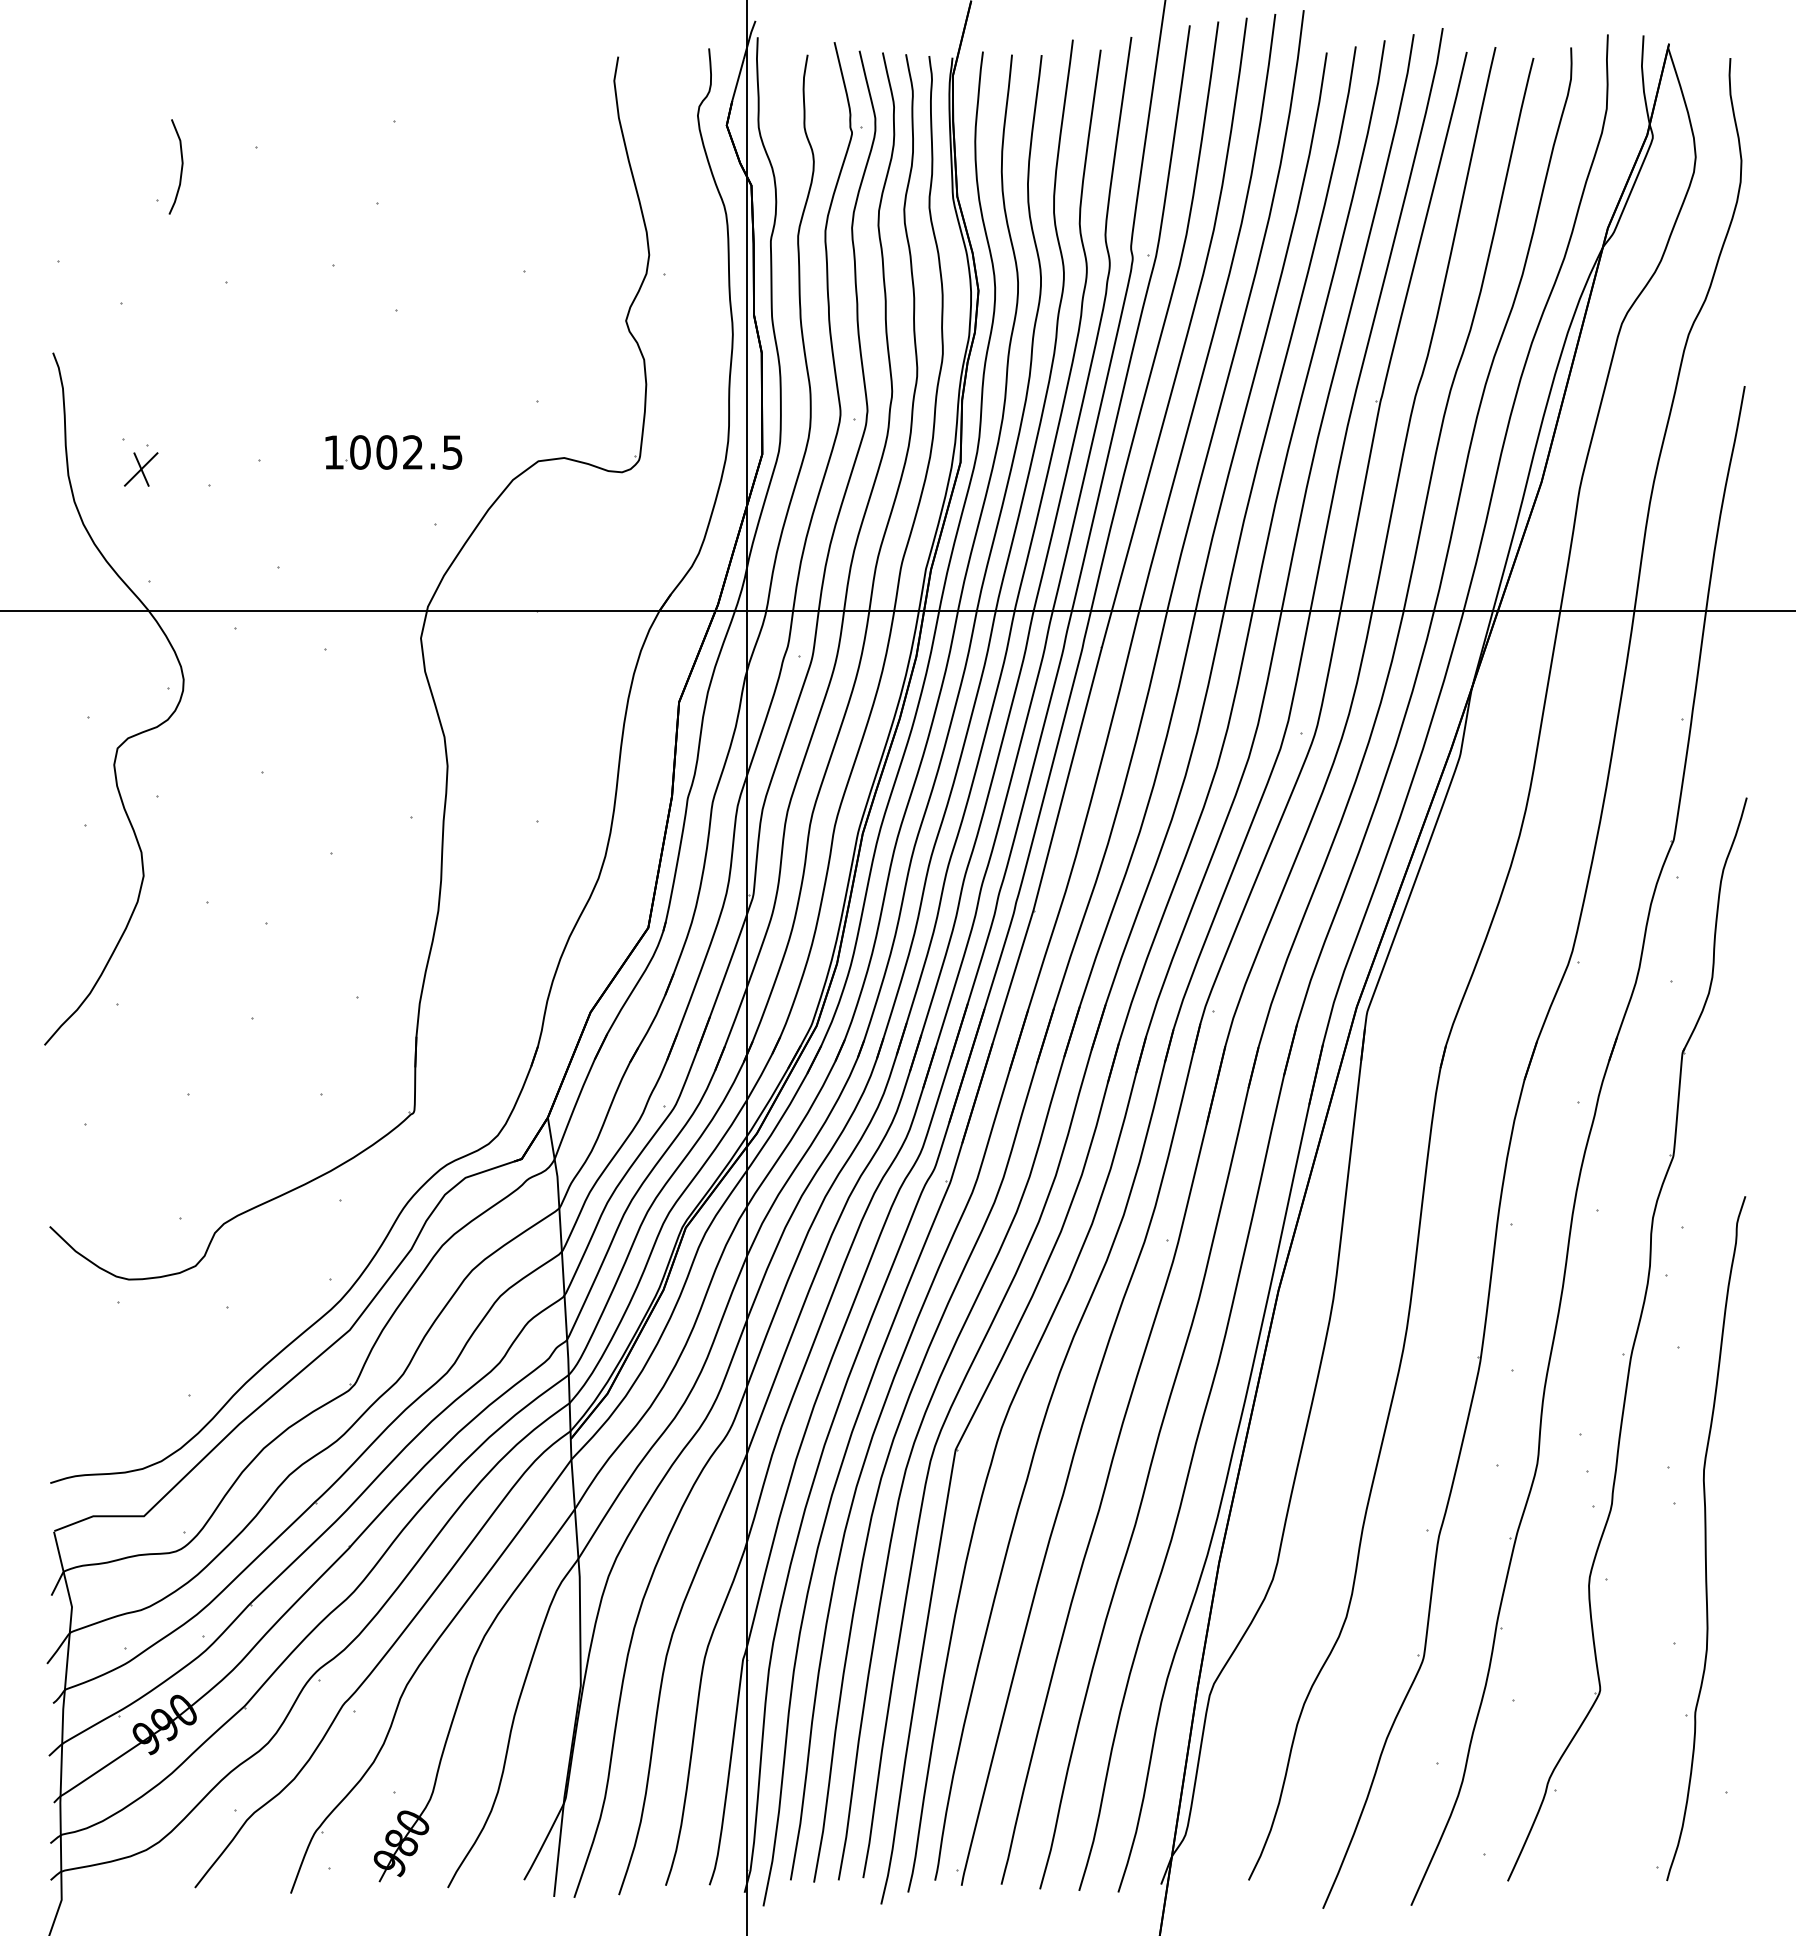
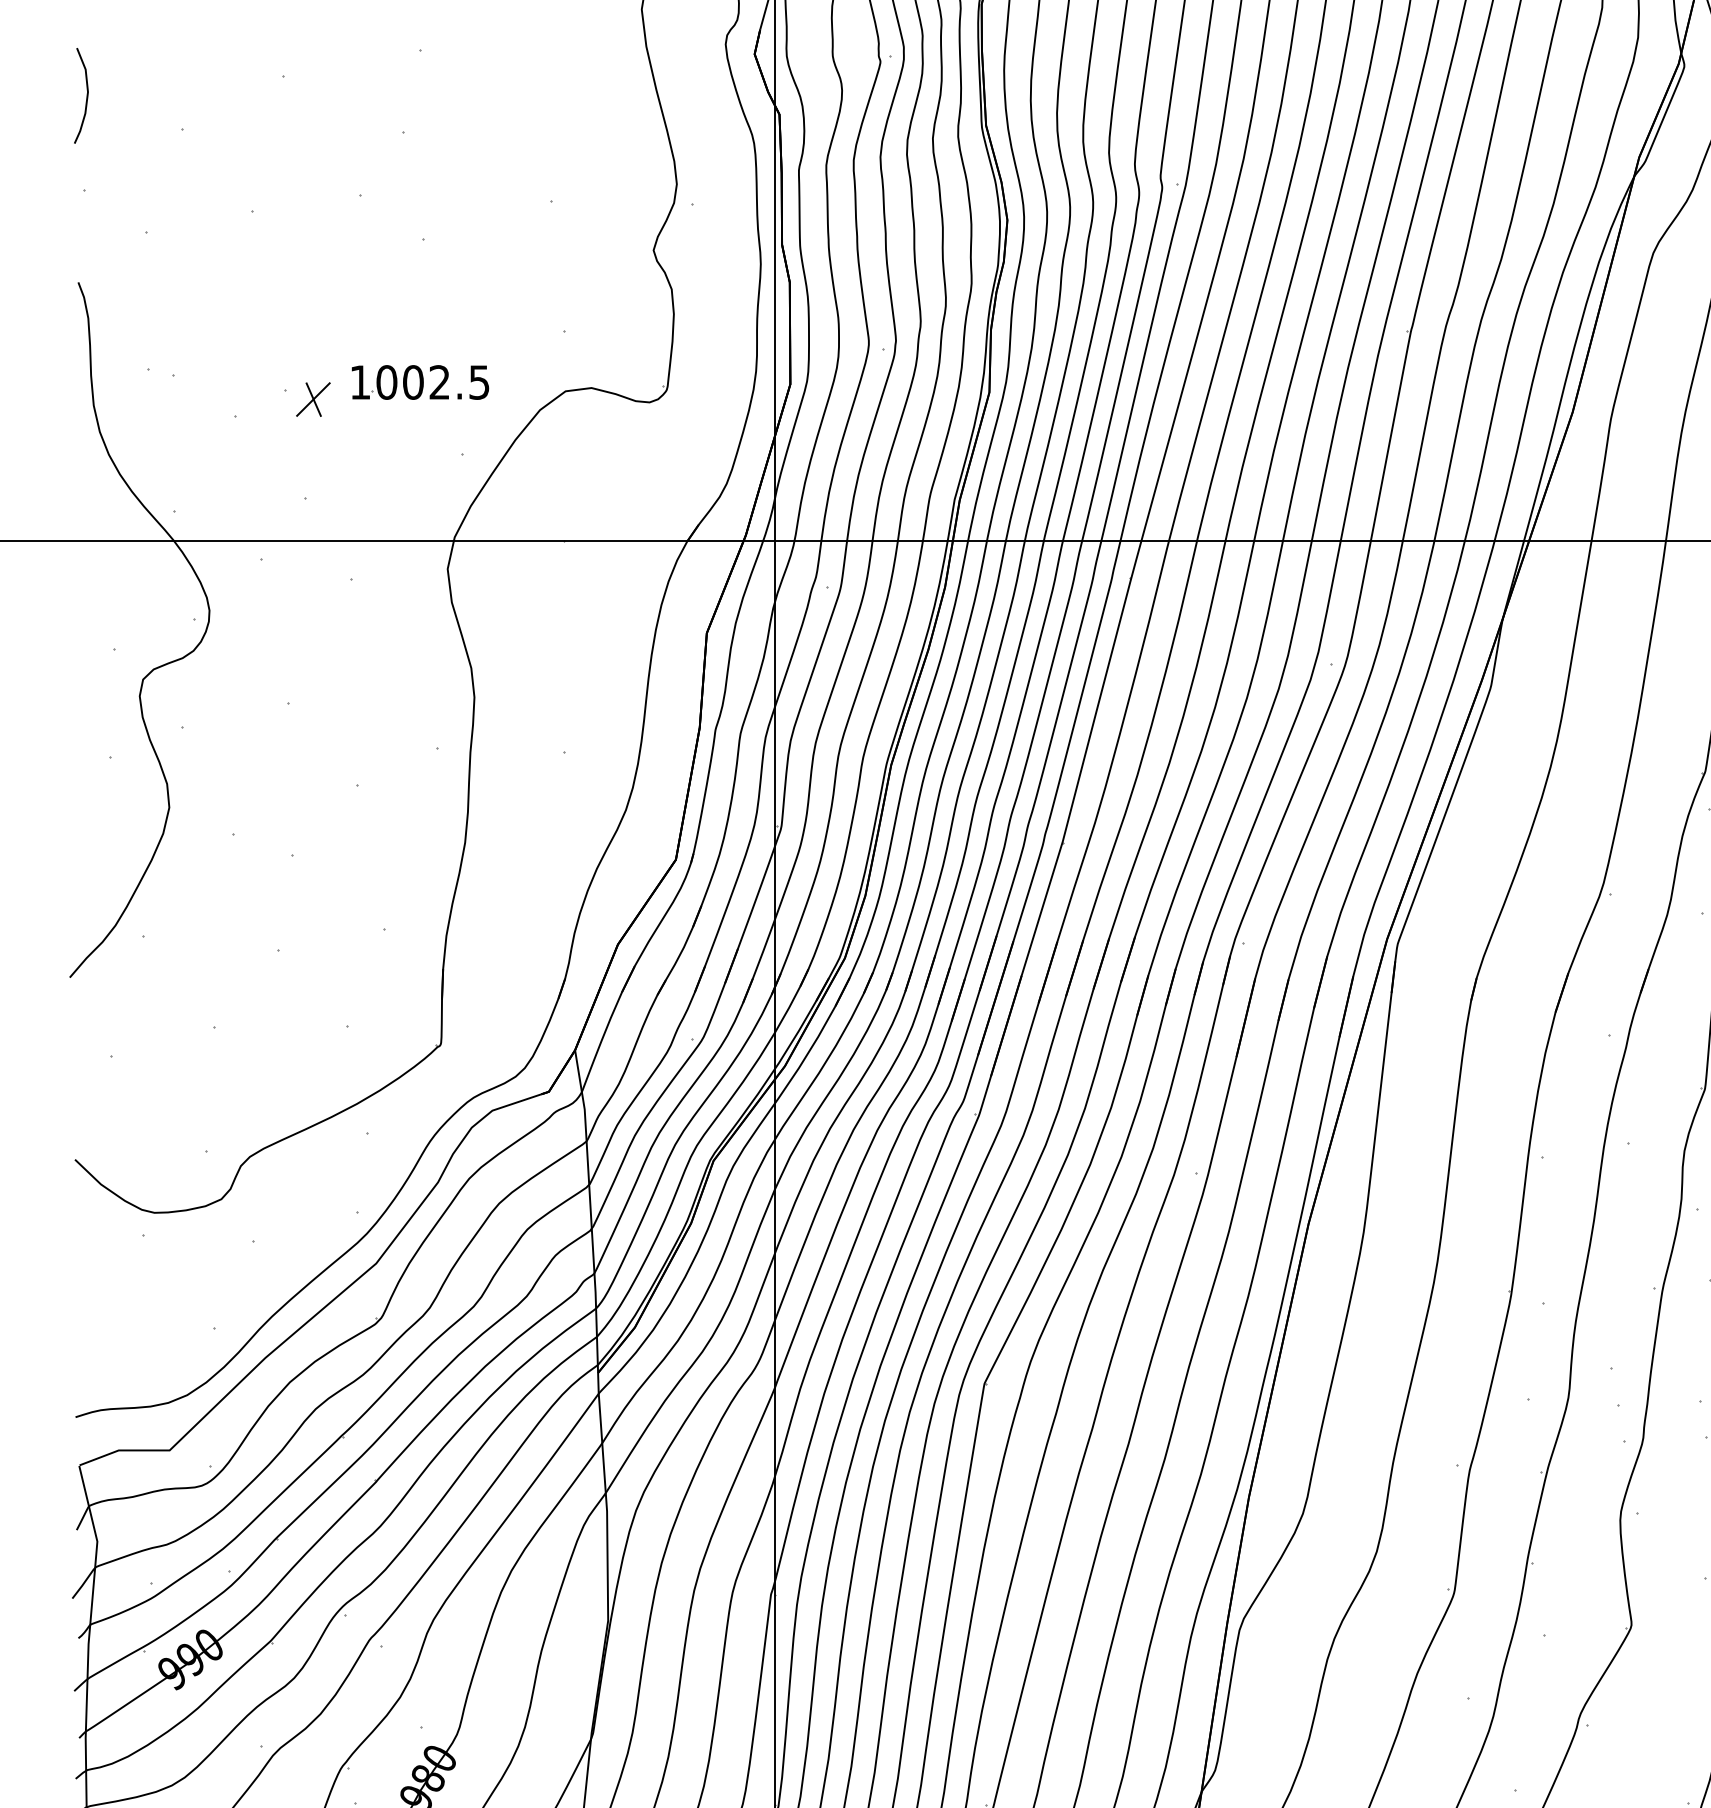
curve: (181, 166) -> (86, 95), moved
part: (140, 469) -> (312, 399), moved

